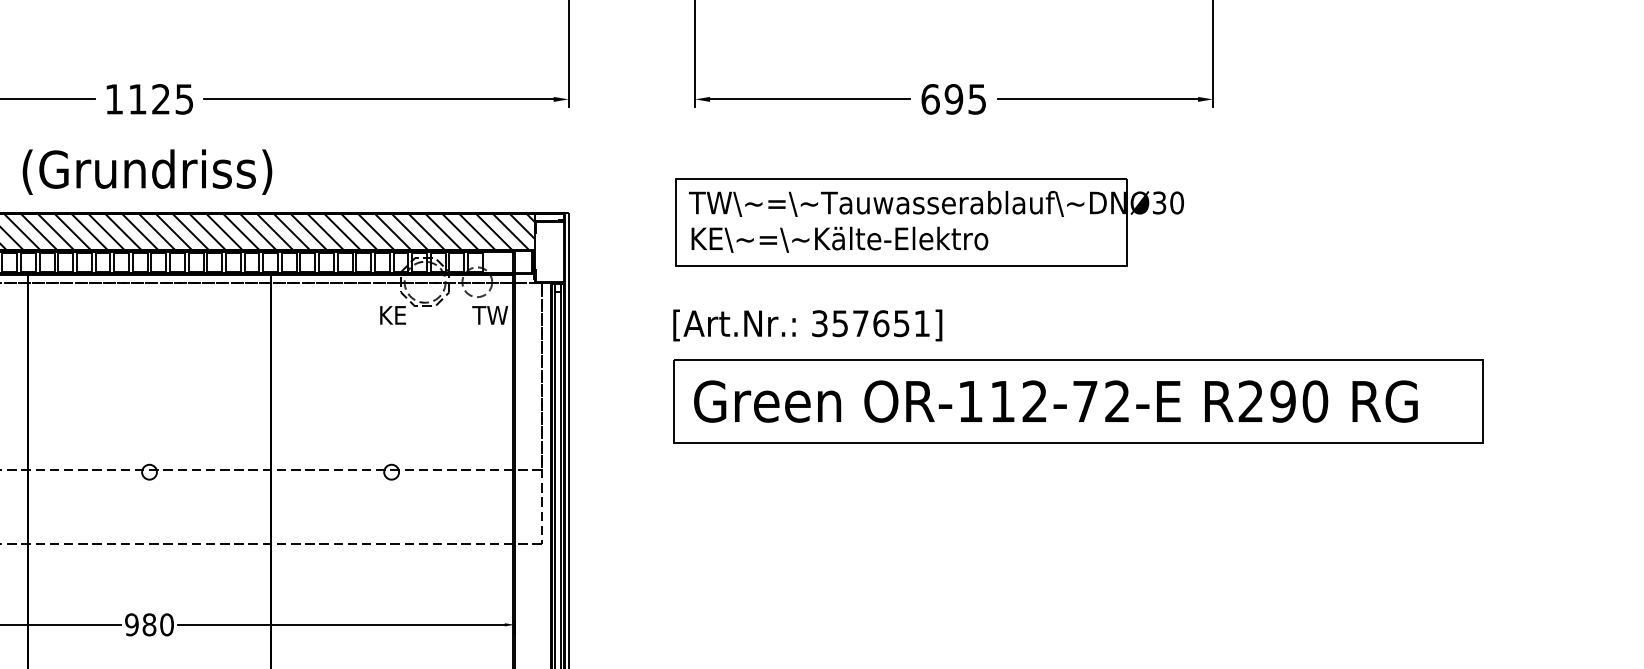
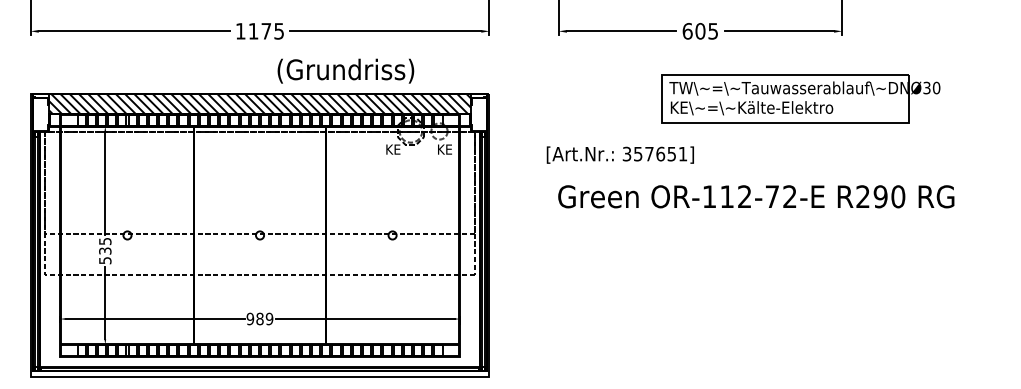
text: (161, 99) -> (266, 31), 1125 -> 1175
text: (954, 99) -> (700, 31), 695 -> 605
text: (146, 170) -> (345, 70), moved
part: (928, 222) -> (800, 98), moved
text: (490, 315) -> (446, 149), TW -> KE
part: (1078, 401) -> (768, 196), removed
text: (166, 625) -> (269, 319), 980 -> 989

